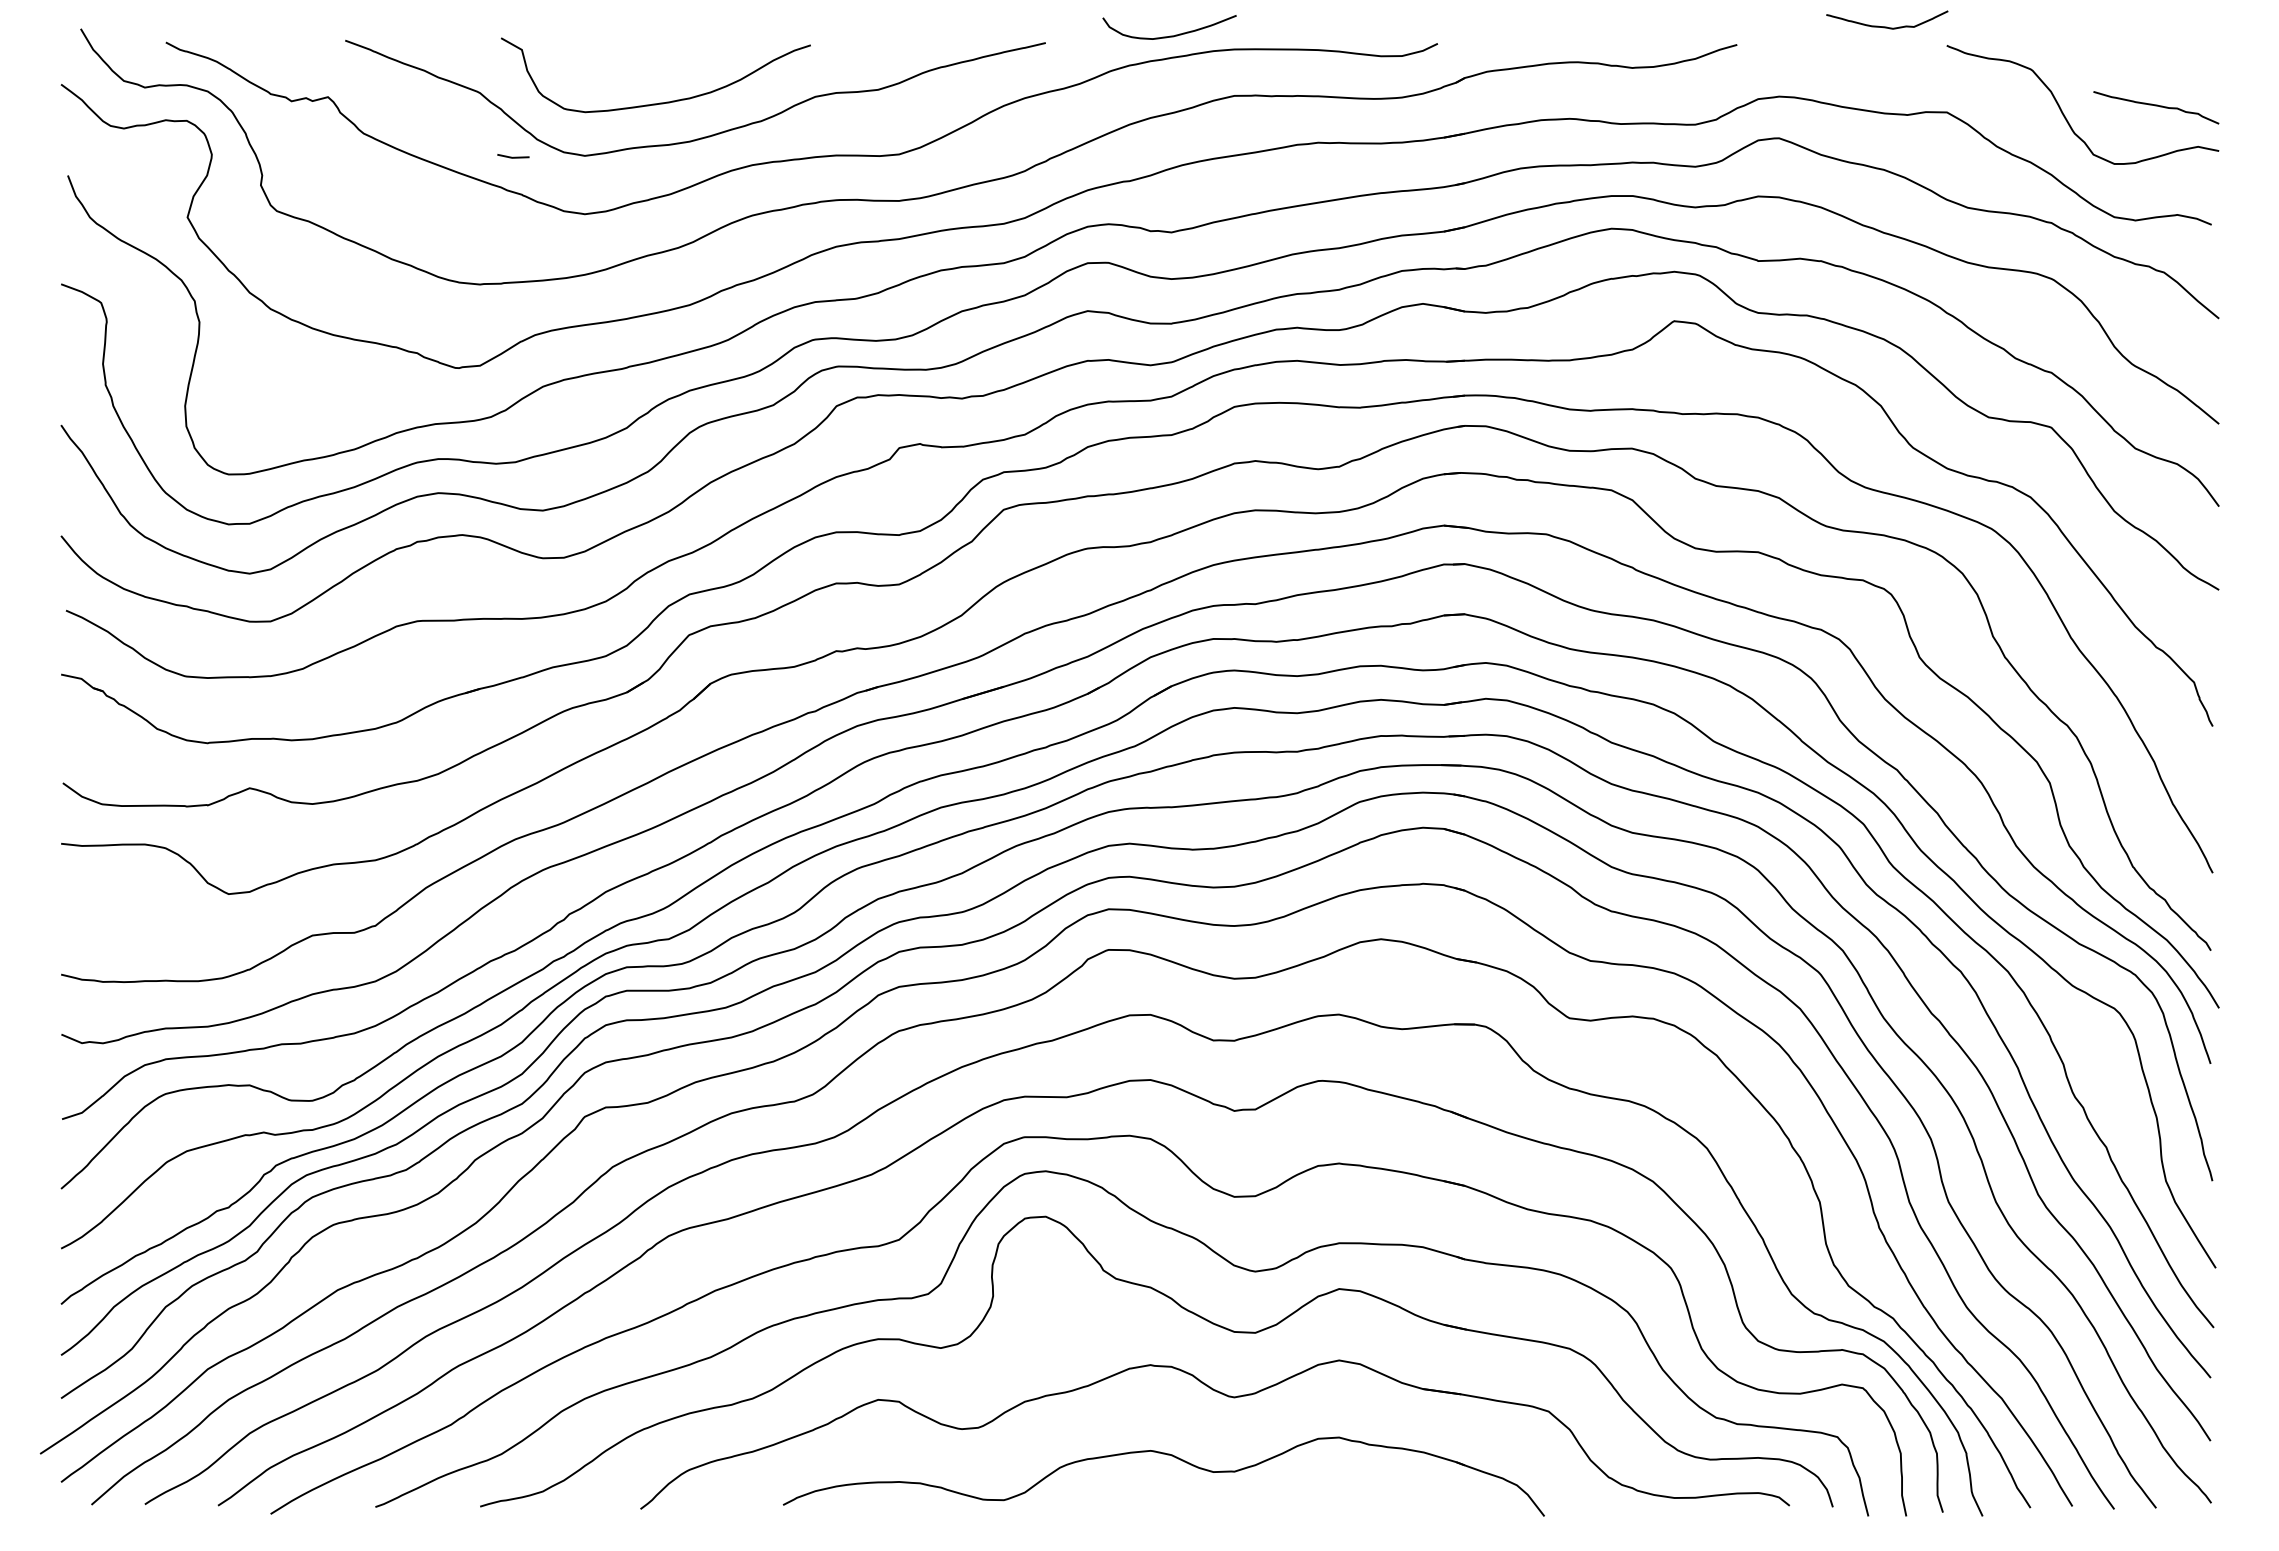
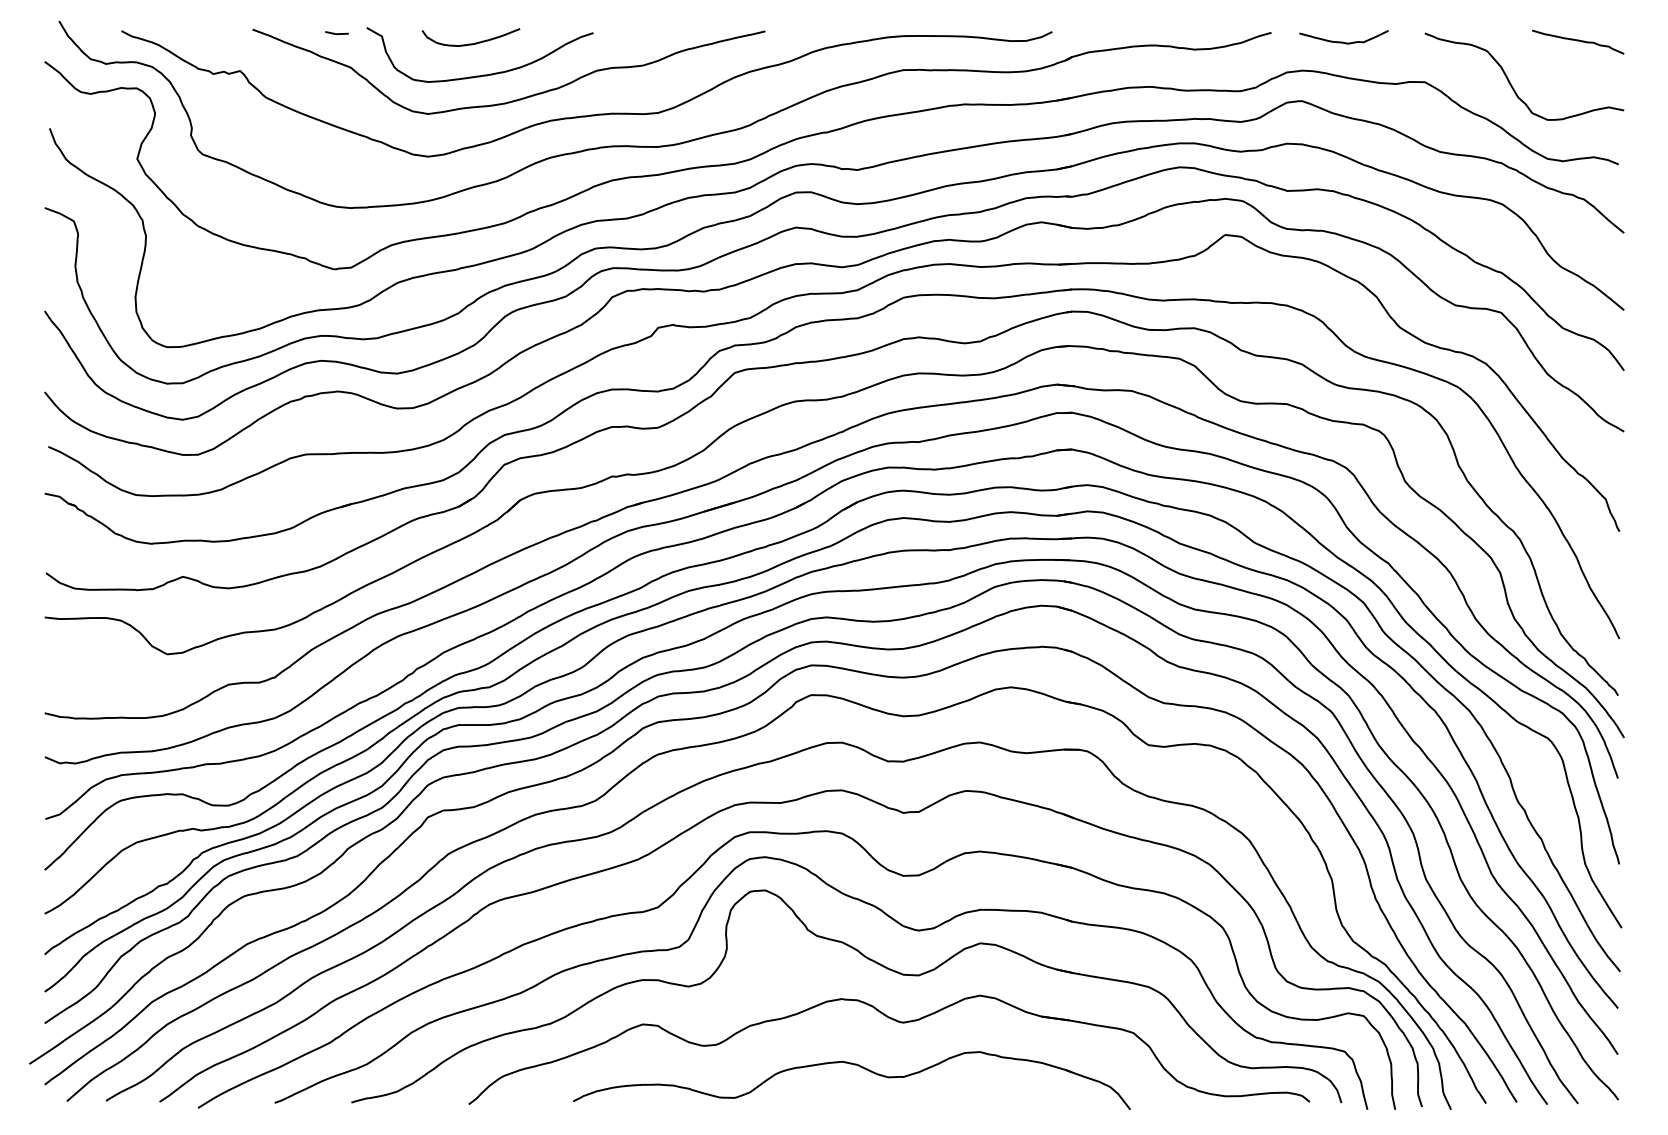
curve: (1887, 26) -> (1344, 41), moved
curve: (1169, 35) -> (470, 43), moved
curve: (2156, 106) -> (1578, 41), moved
line: (513, 156) -> (337, 33), moved

